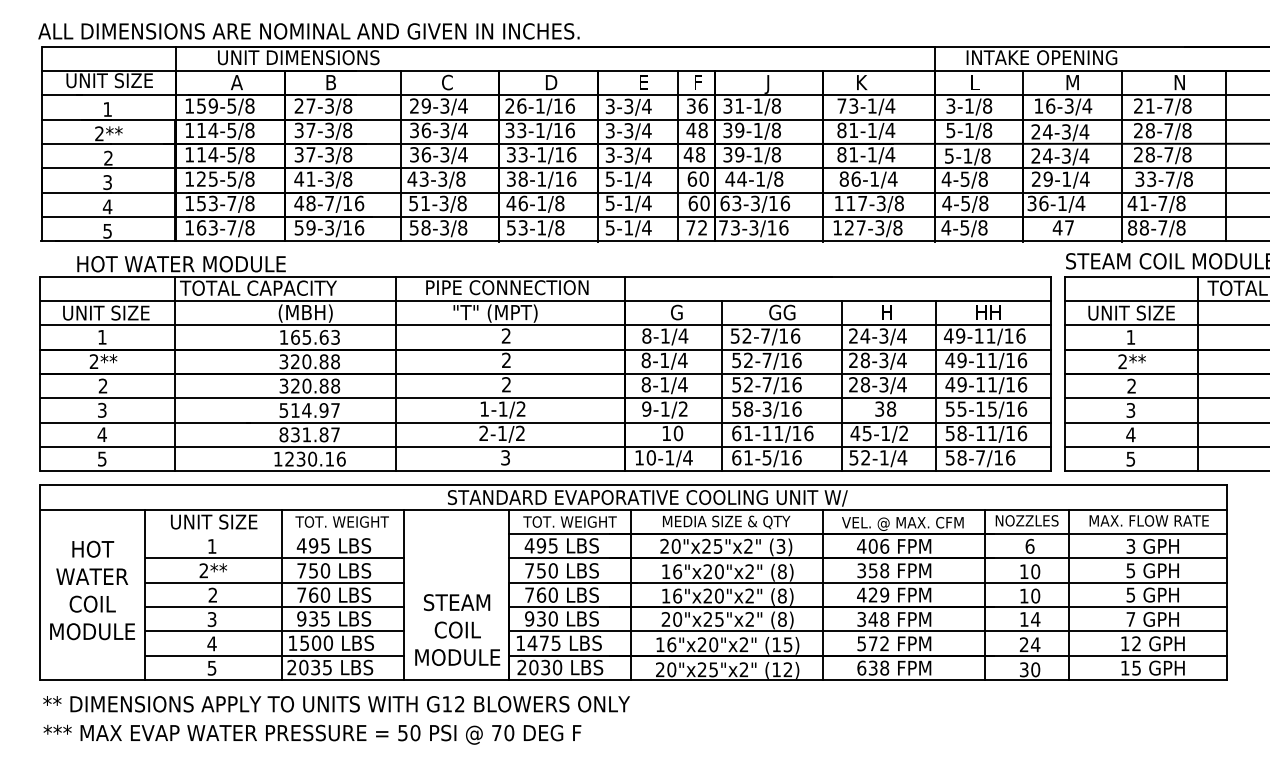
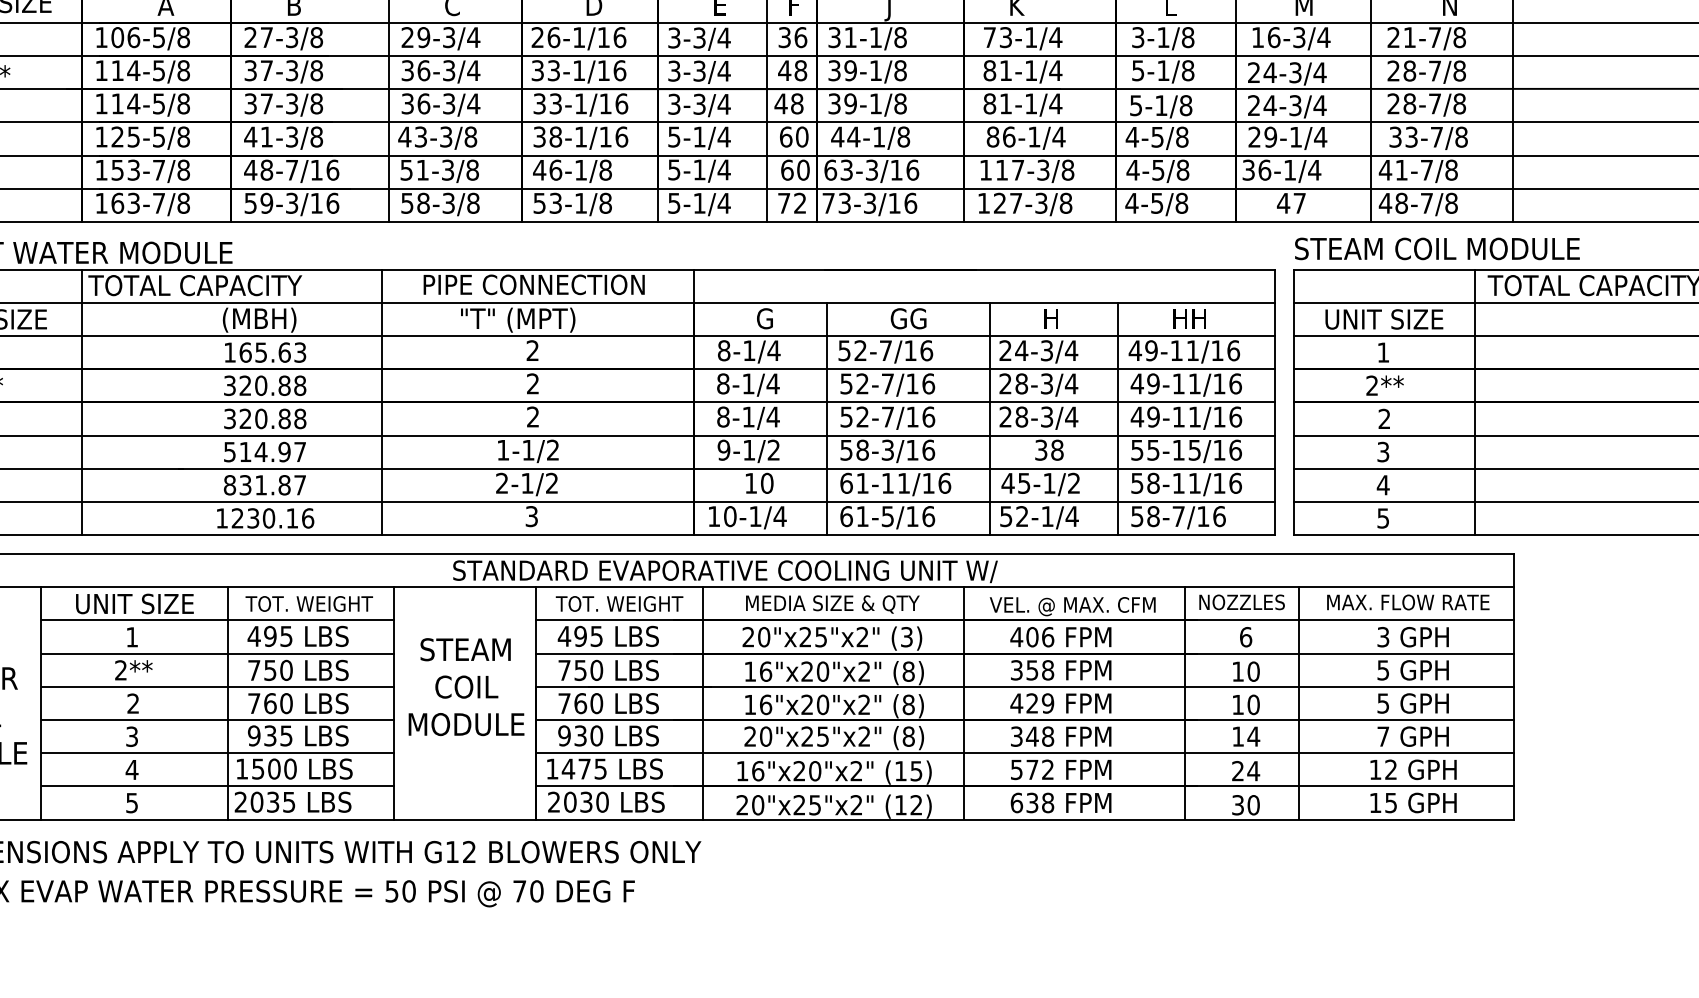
text: (207, 105) -> (125, 36), 159-5/8 -> 106-5/8
text: (1132, 227) -> (1385, 202), 88-7/8 -> 48-7/8
line: (275, 534) -> (218, 620), added
text: (457, 629) -> (466, 686), moved

